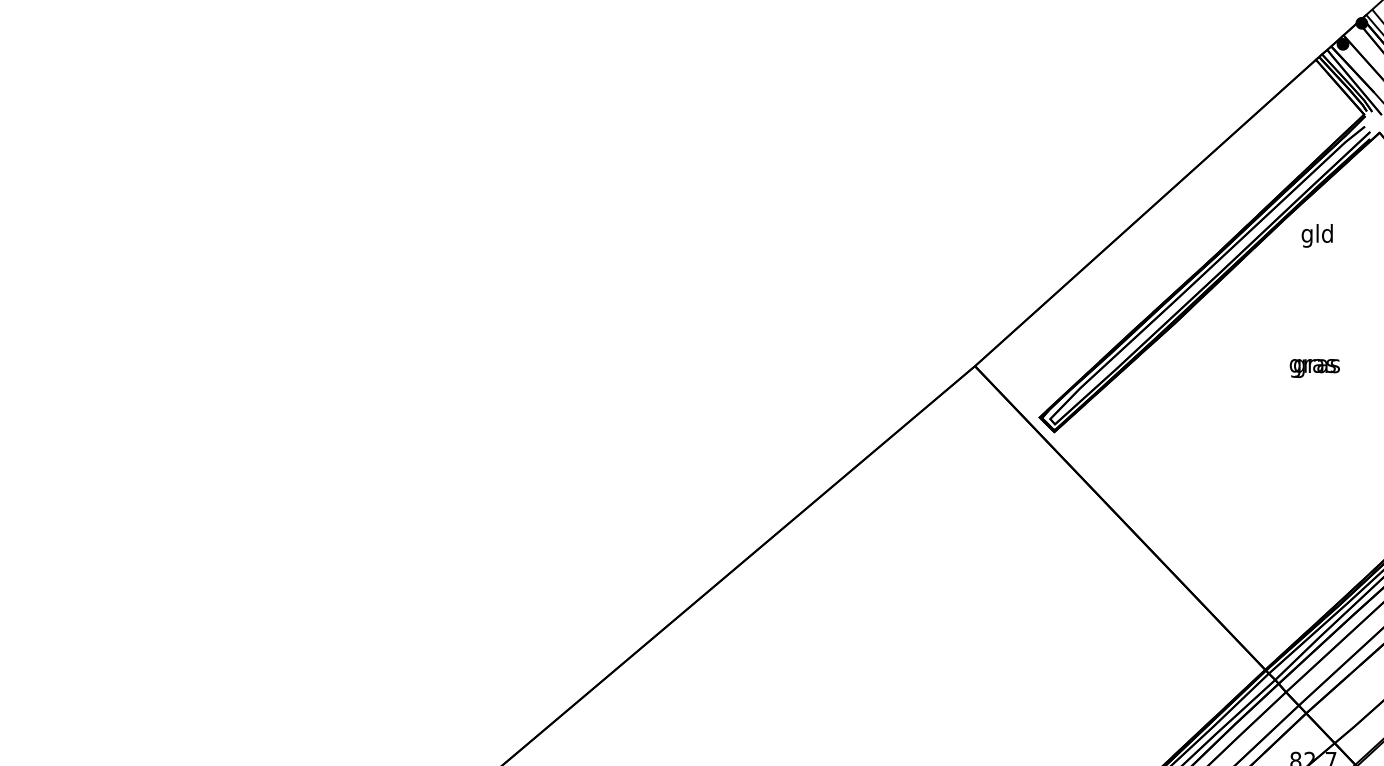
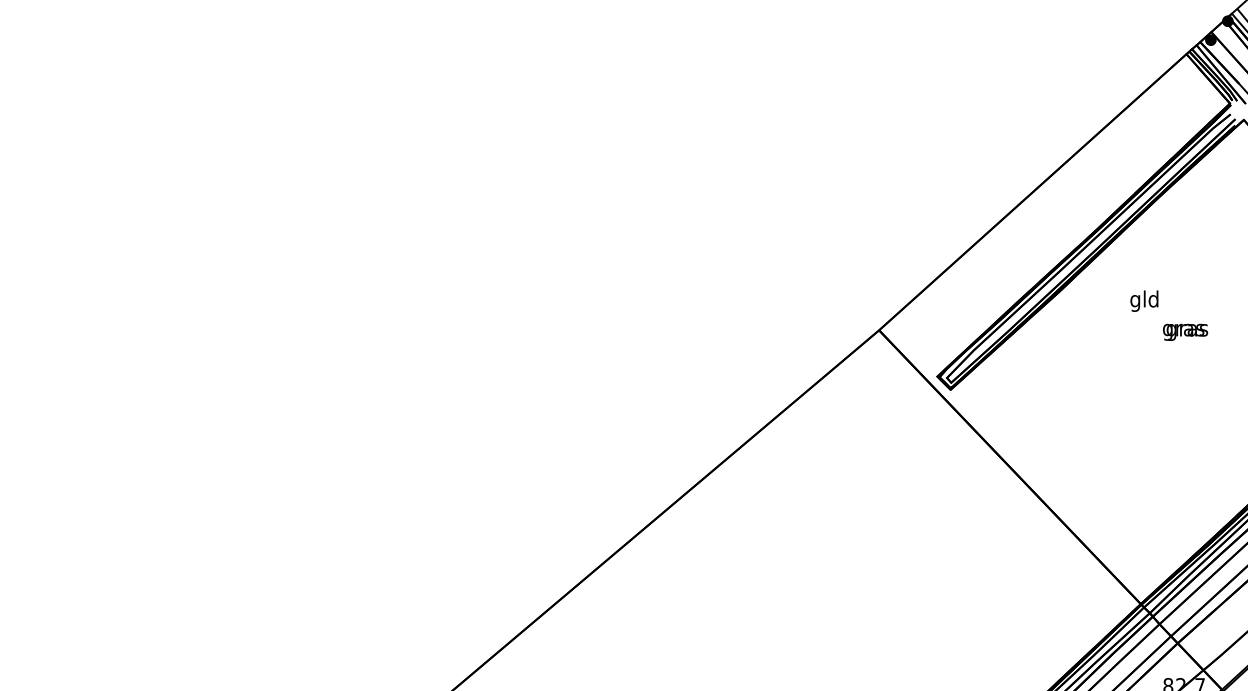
text: (1316, 235) -> (1143, 300), moved

